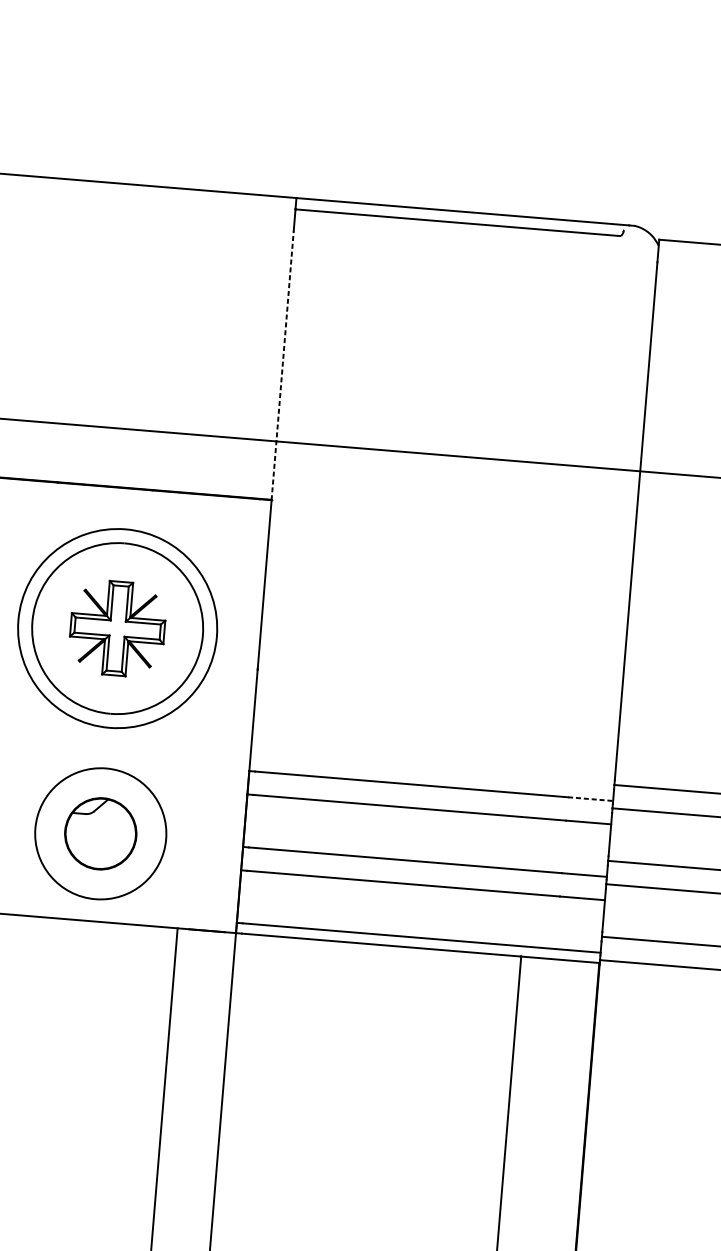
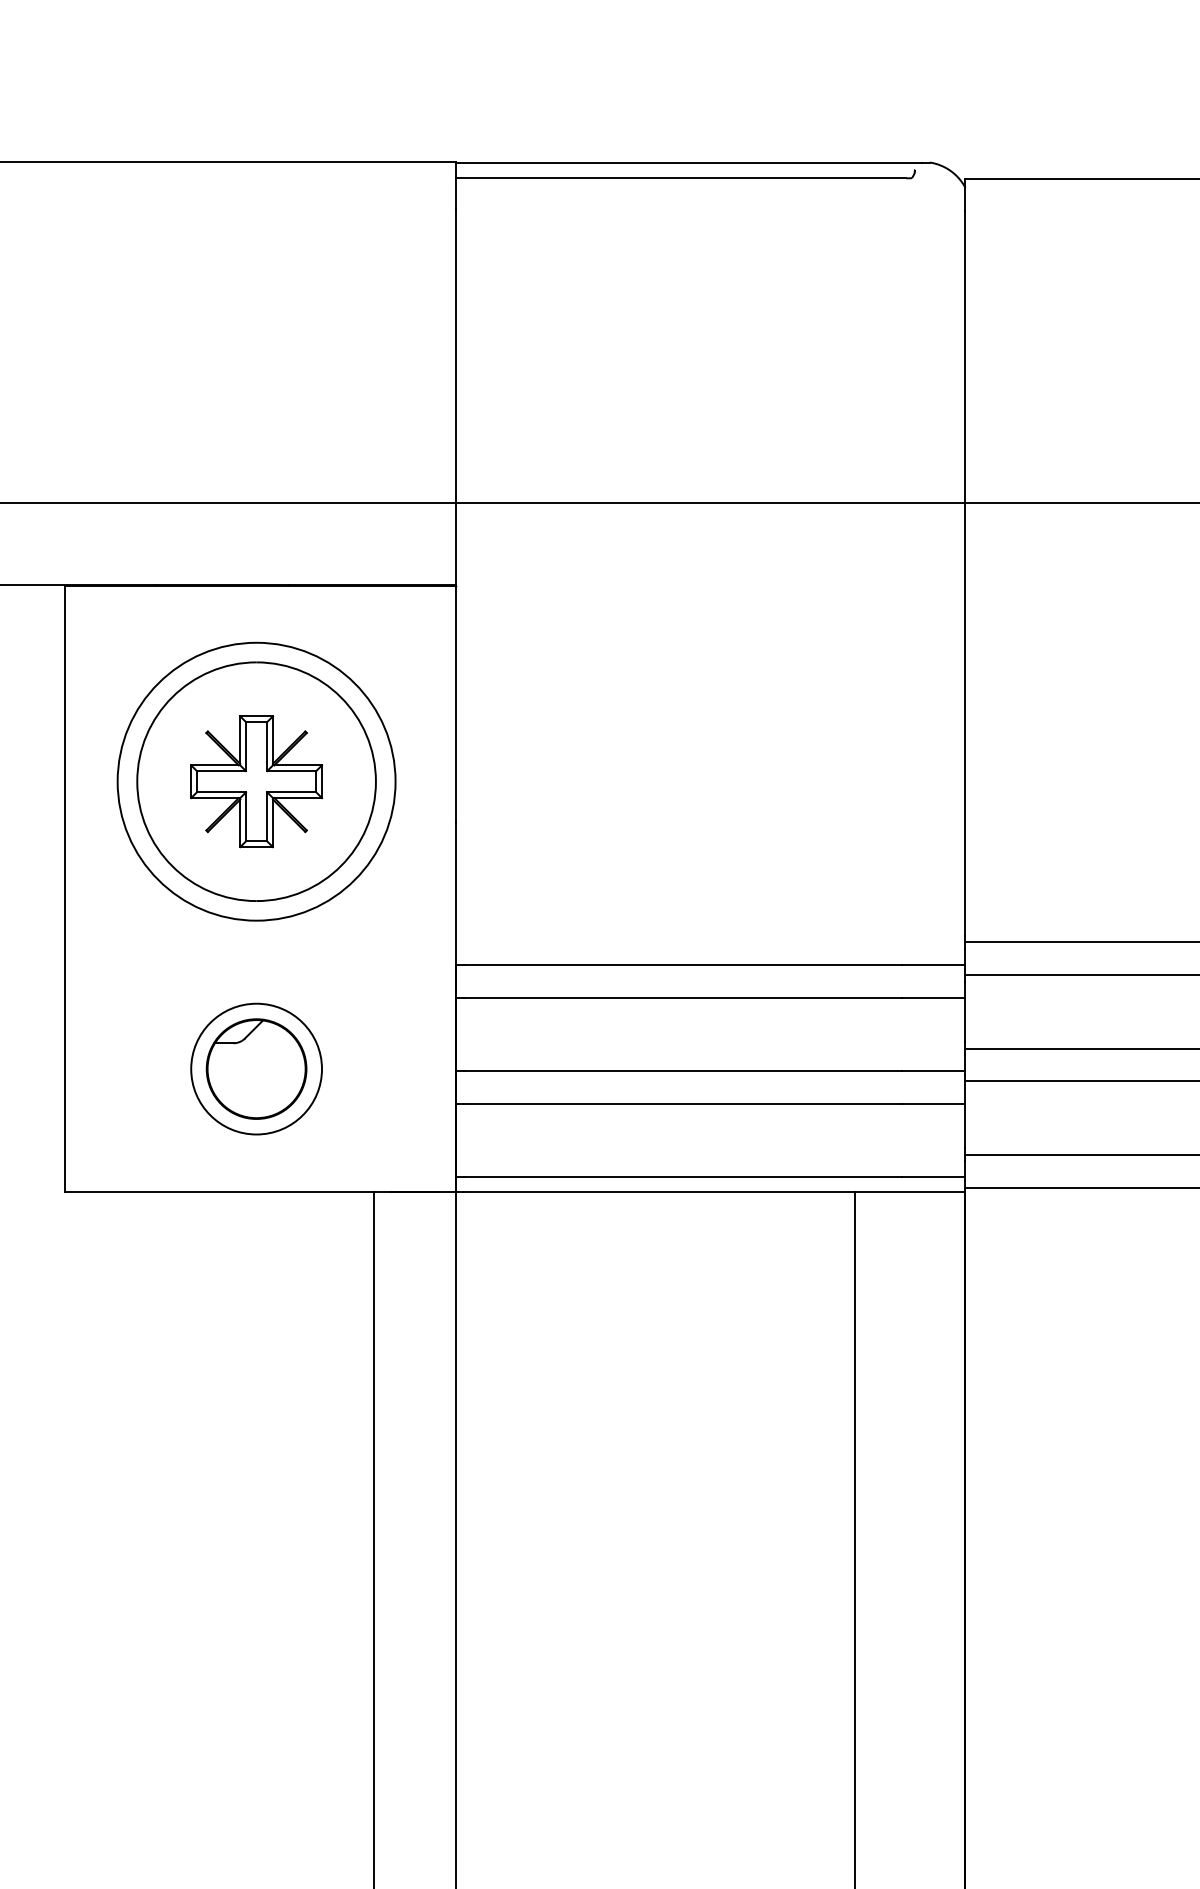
line: (283, 365) -> (456, 396), dashed -> solid
line: (590, 798) -> (933, 964), dashed -> solid
circle: (100, 833) -> (256, 1068), size x0.71

